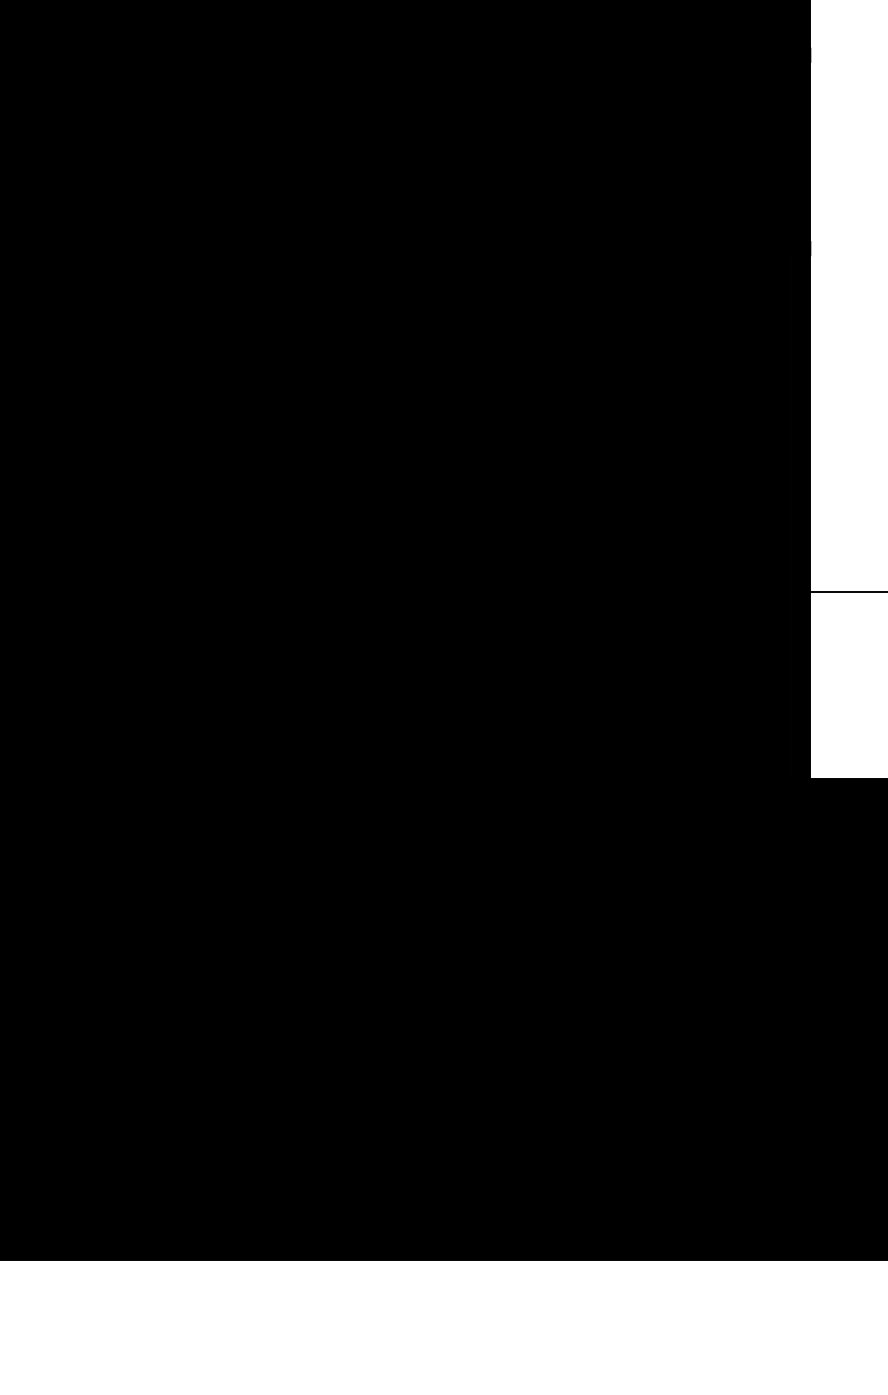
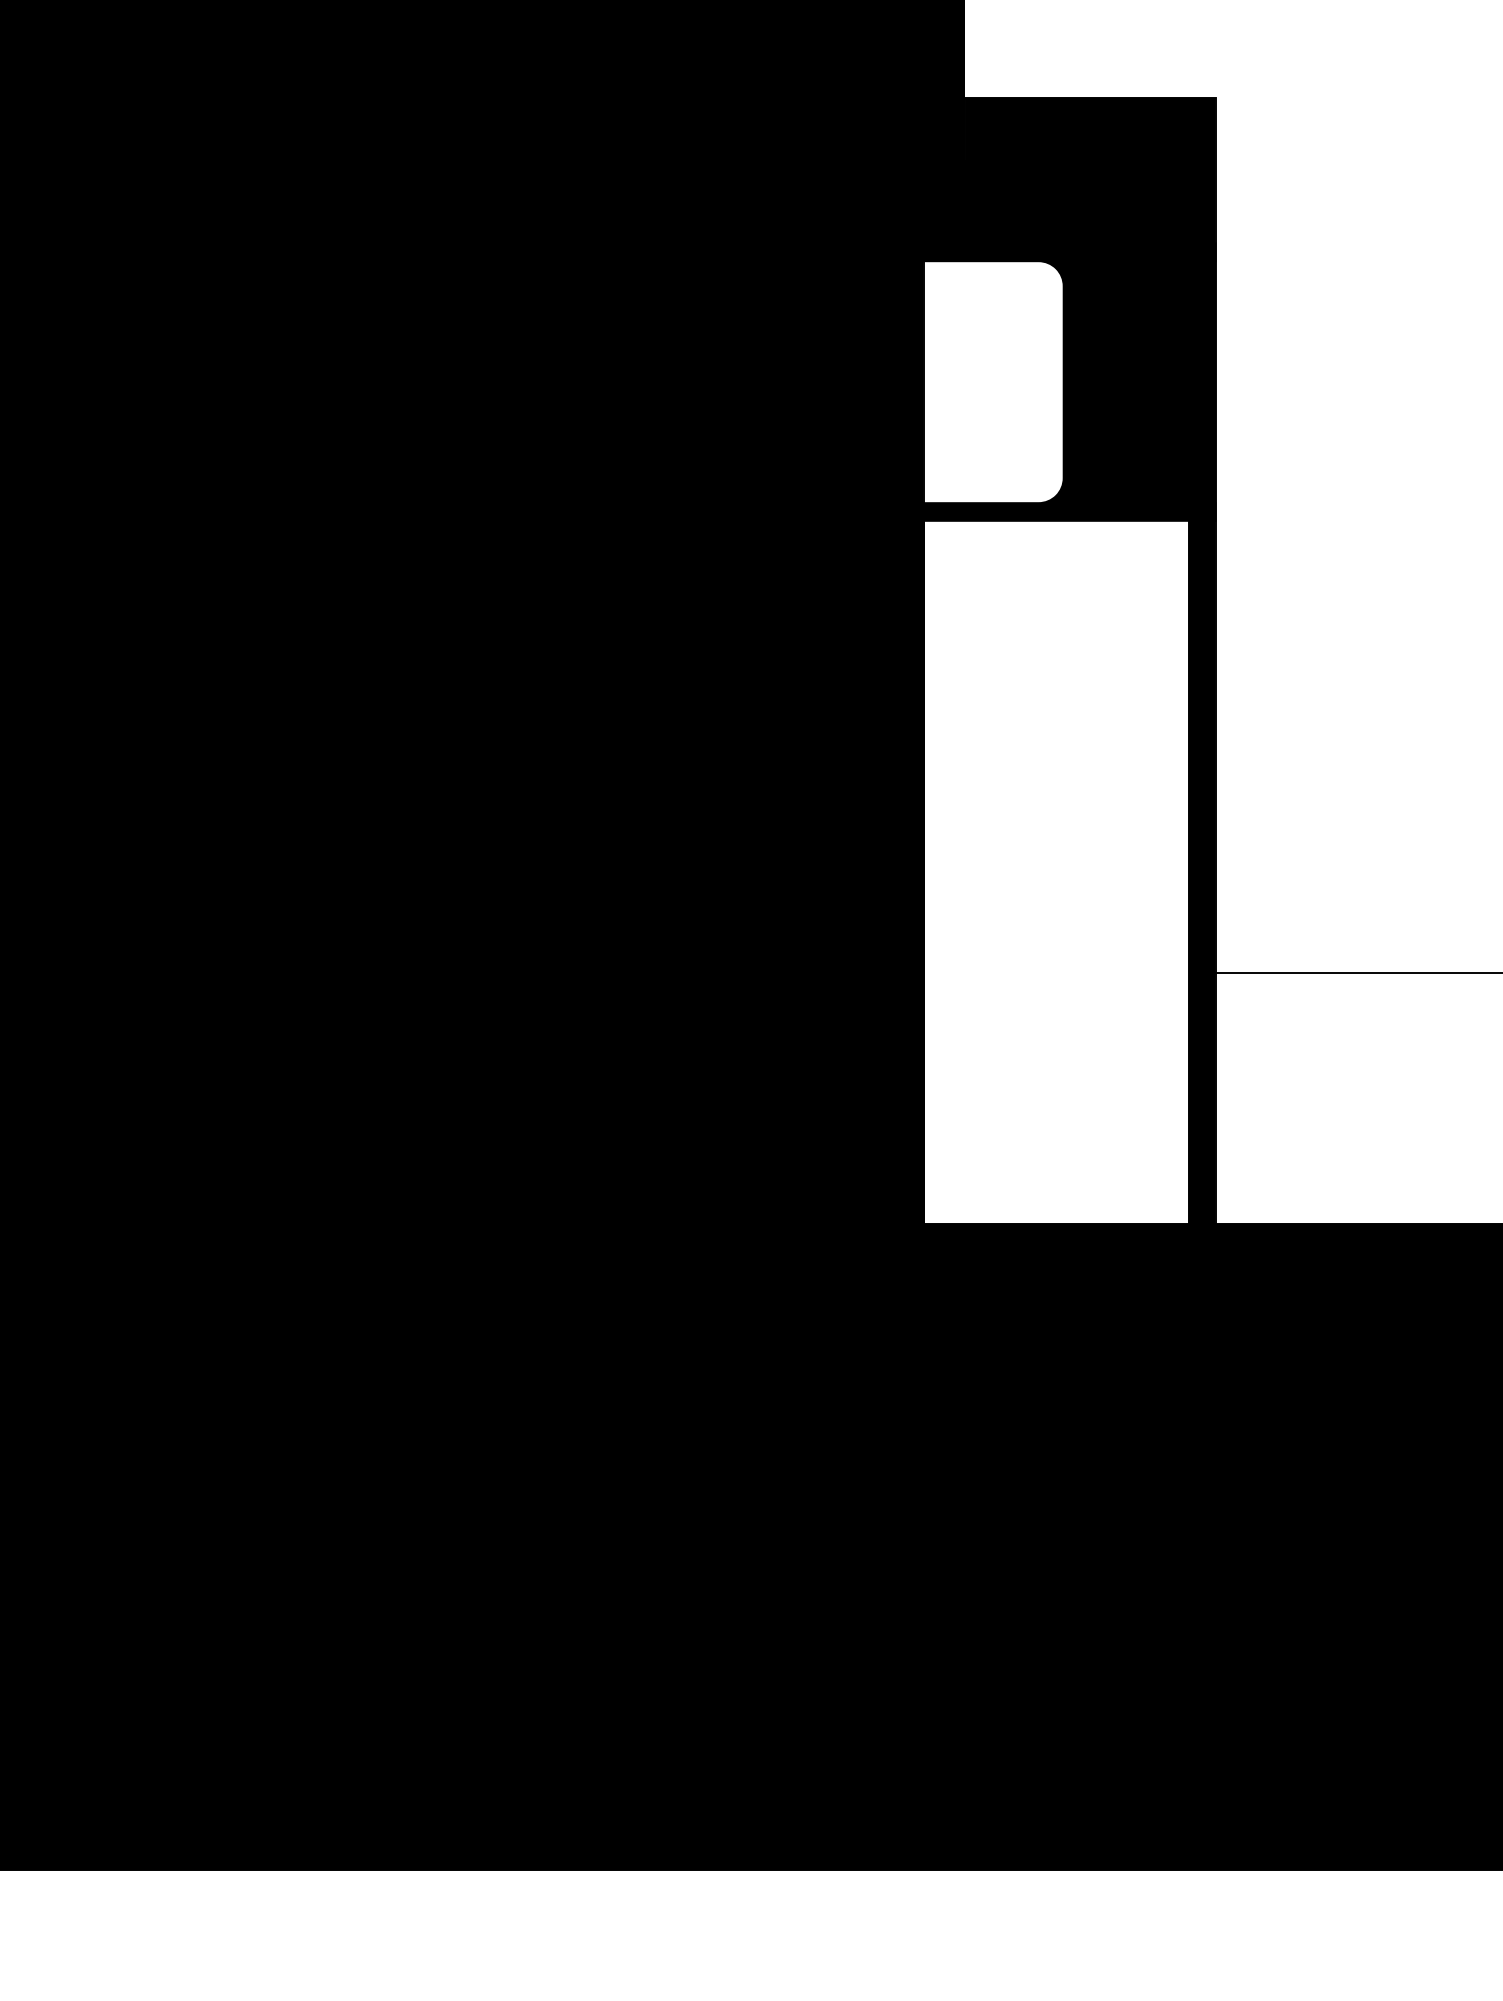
fill: (644, 152) -> (993, 382), removed
fill: (691, 516) -> (1055, 871), removed

